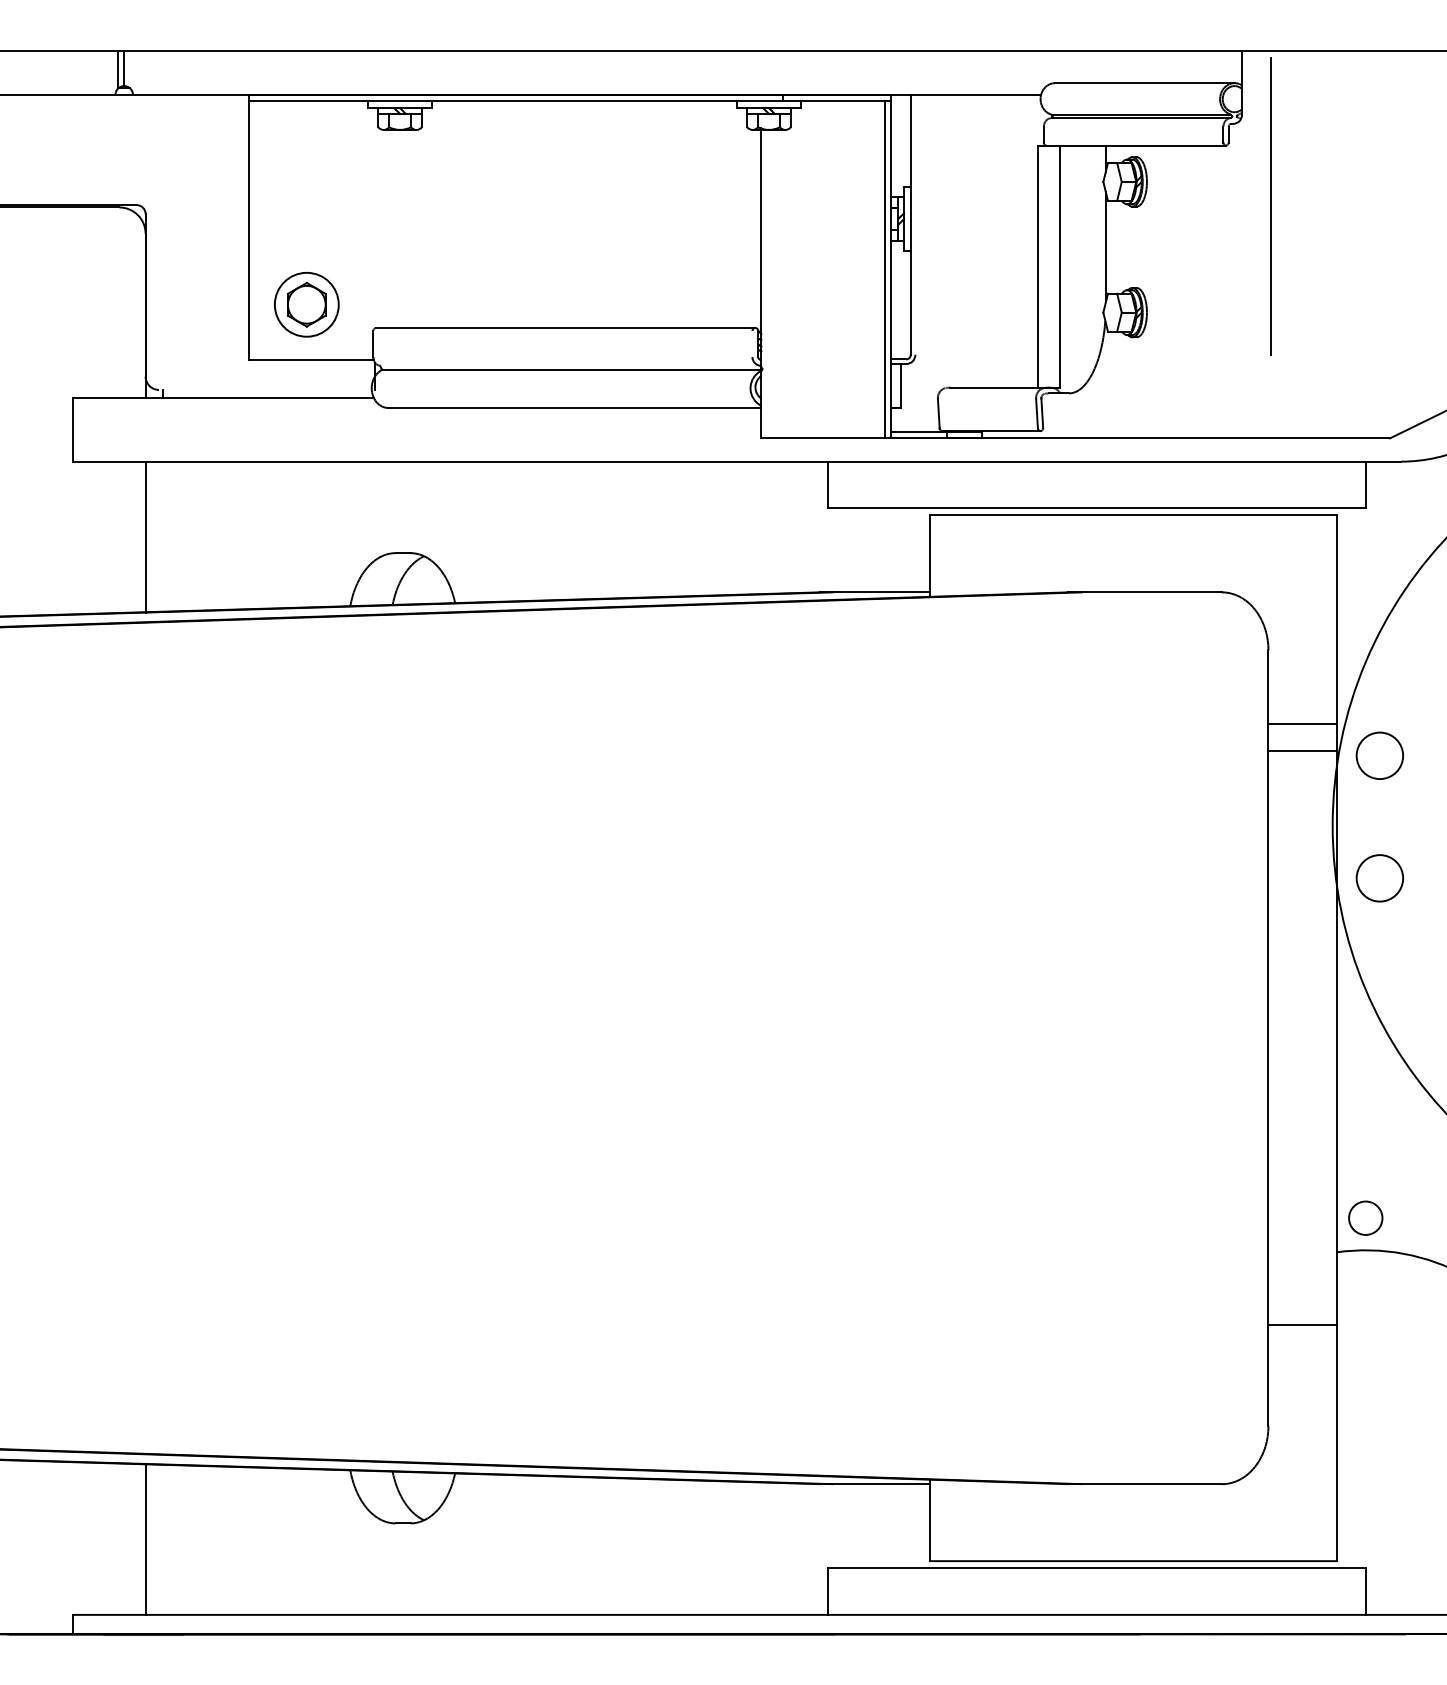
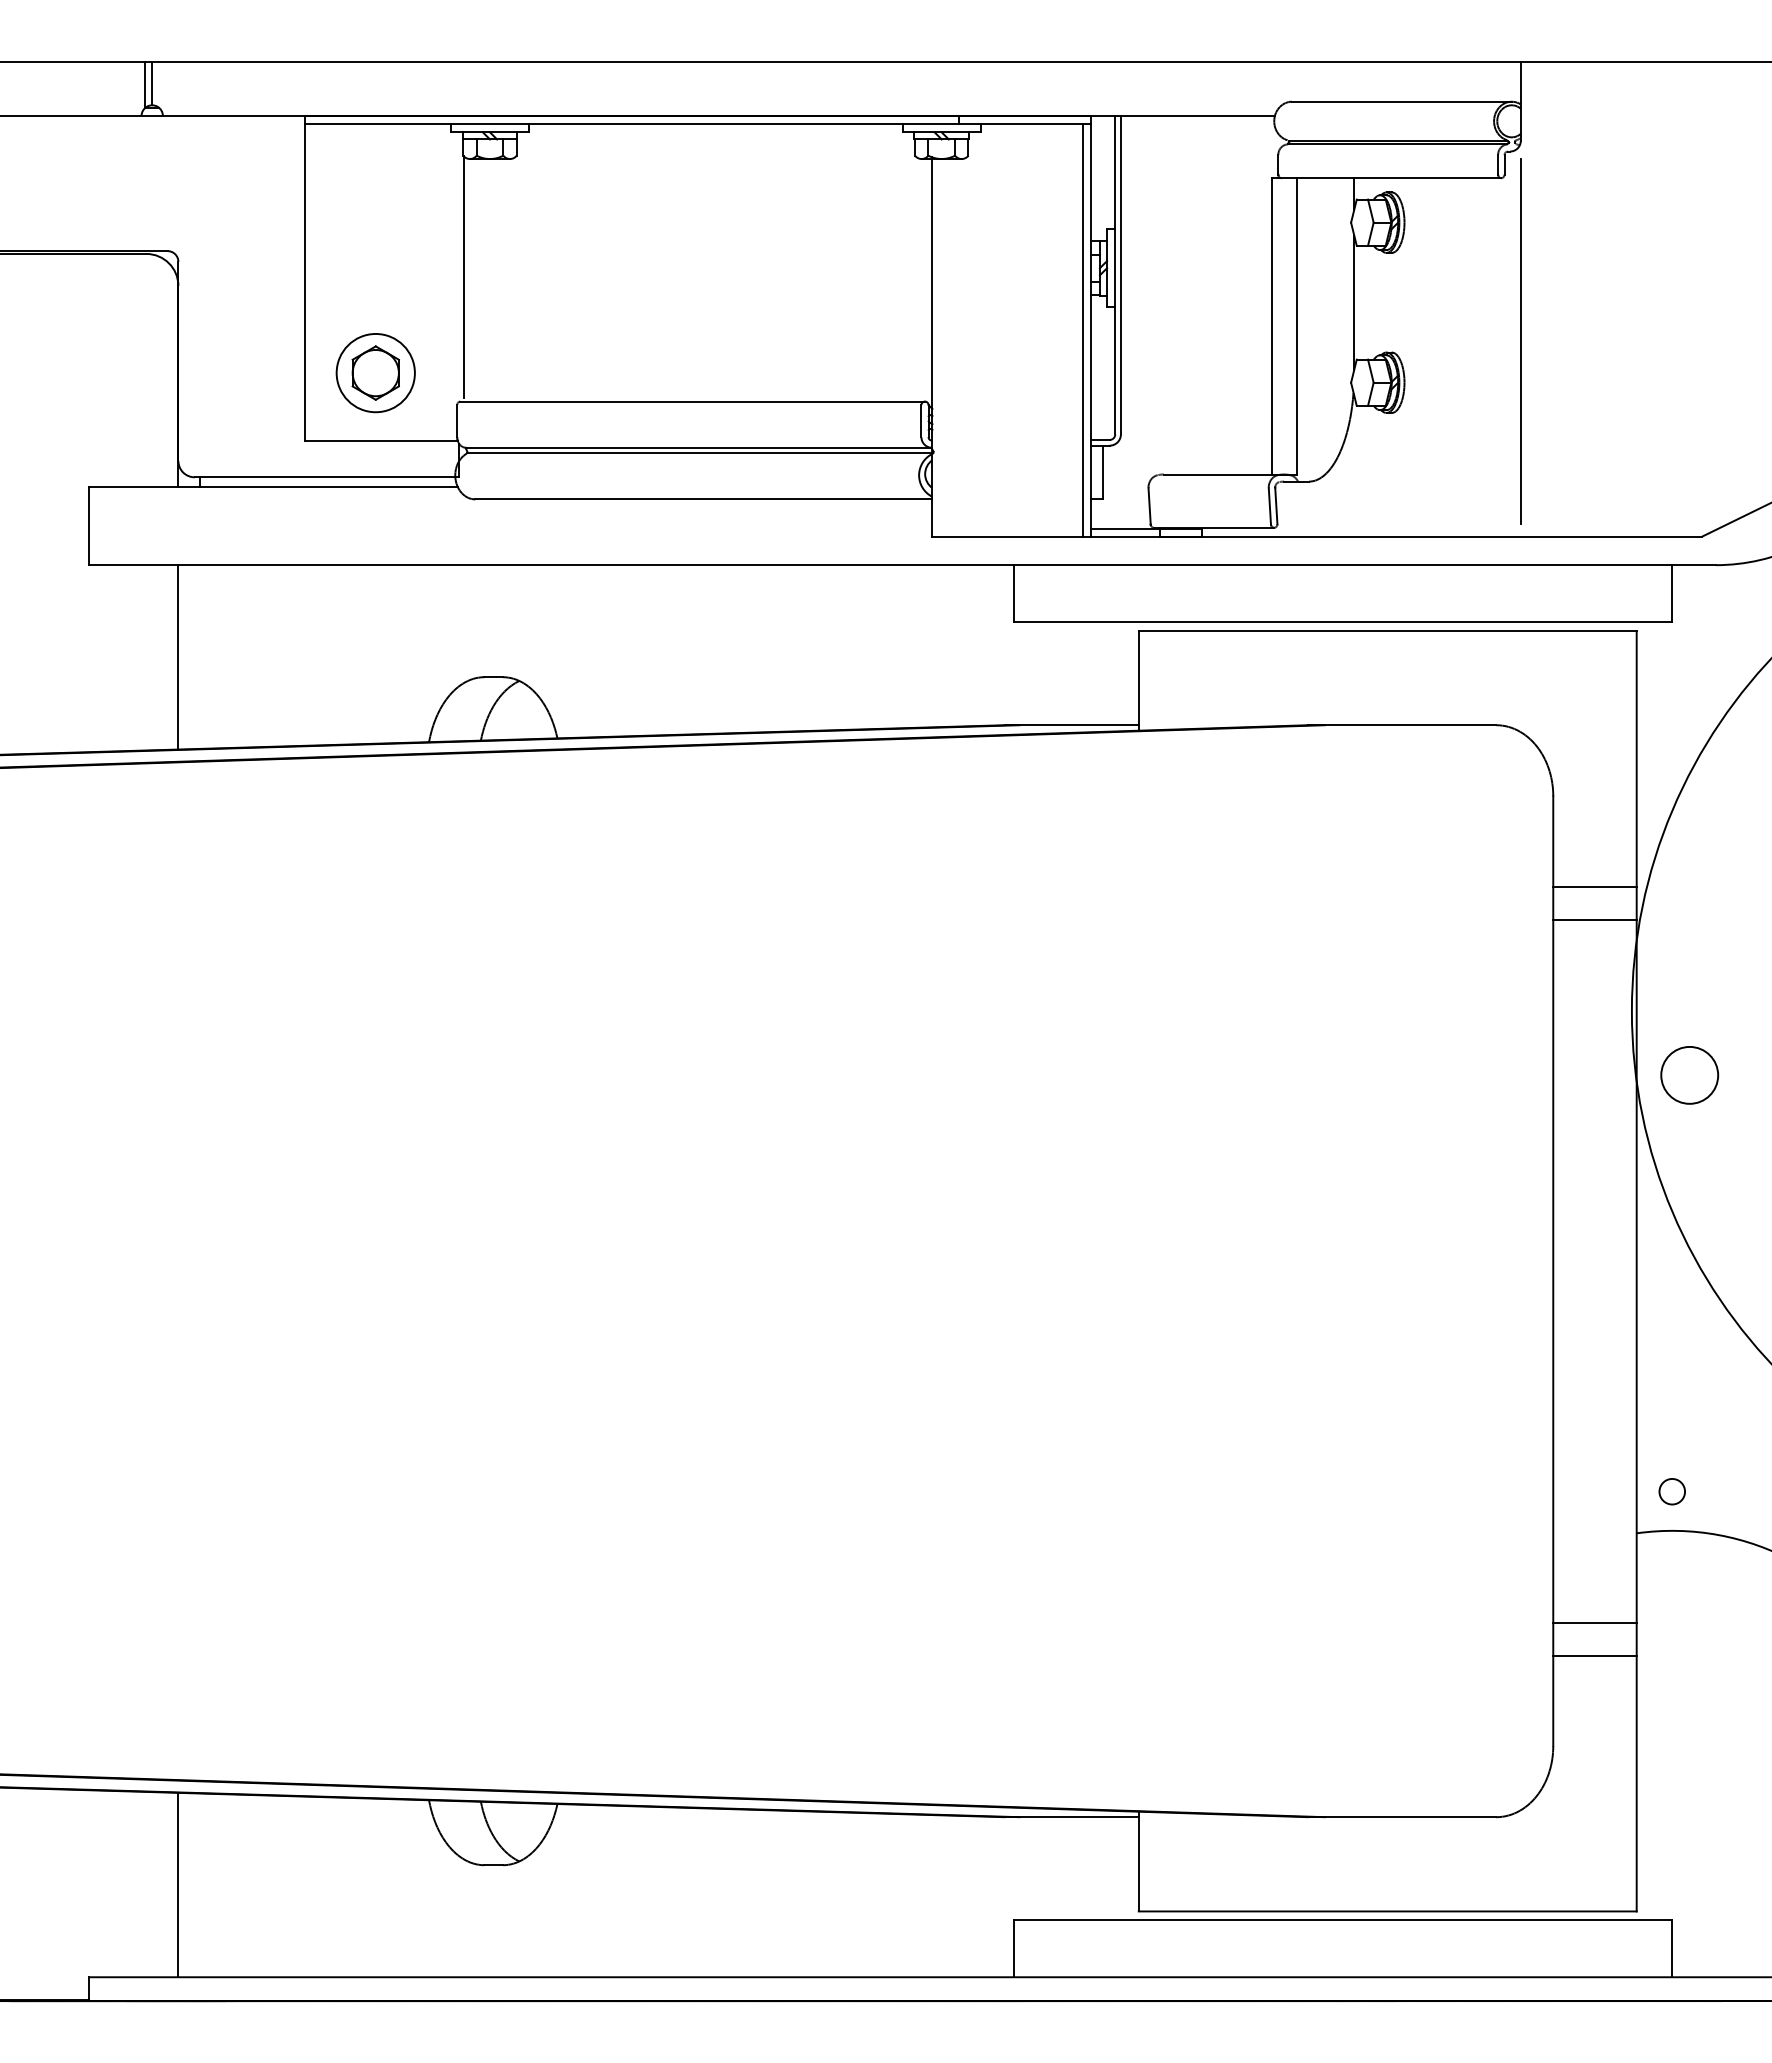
line: (1271, 206) -> (1520, 341), moved
line: (915, 224) -> (1120, 274), added
line: (378, 225) -> (463, 276), added
line: (752, 344) -> (921, 421), added
line: (570, 365) -> (698, 447), added
line: (266, 390) -> (326, 477), added
circle: (1379, 755) -> (1689, 925), removed
circle: (1365, 1218) -> (1671, 1491), size x0.62
line: (1302, 1352) -> (1594, 1655), added

